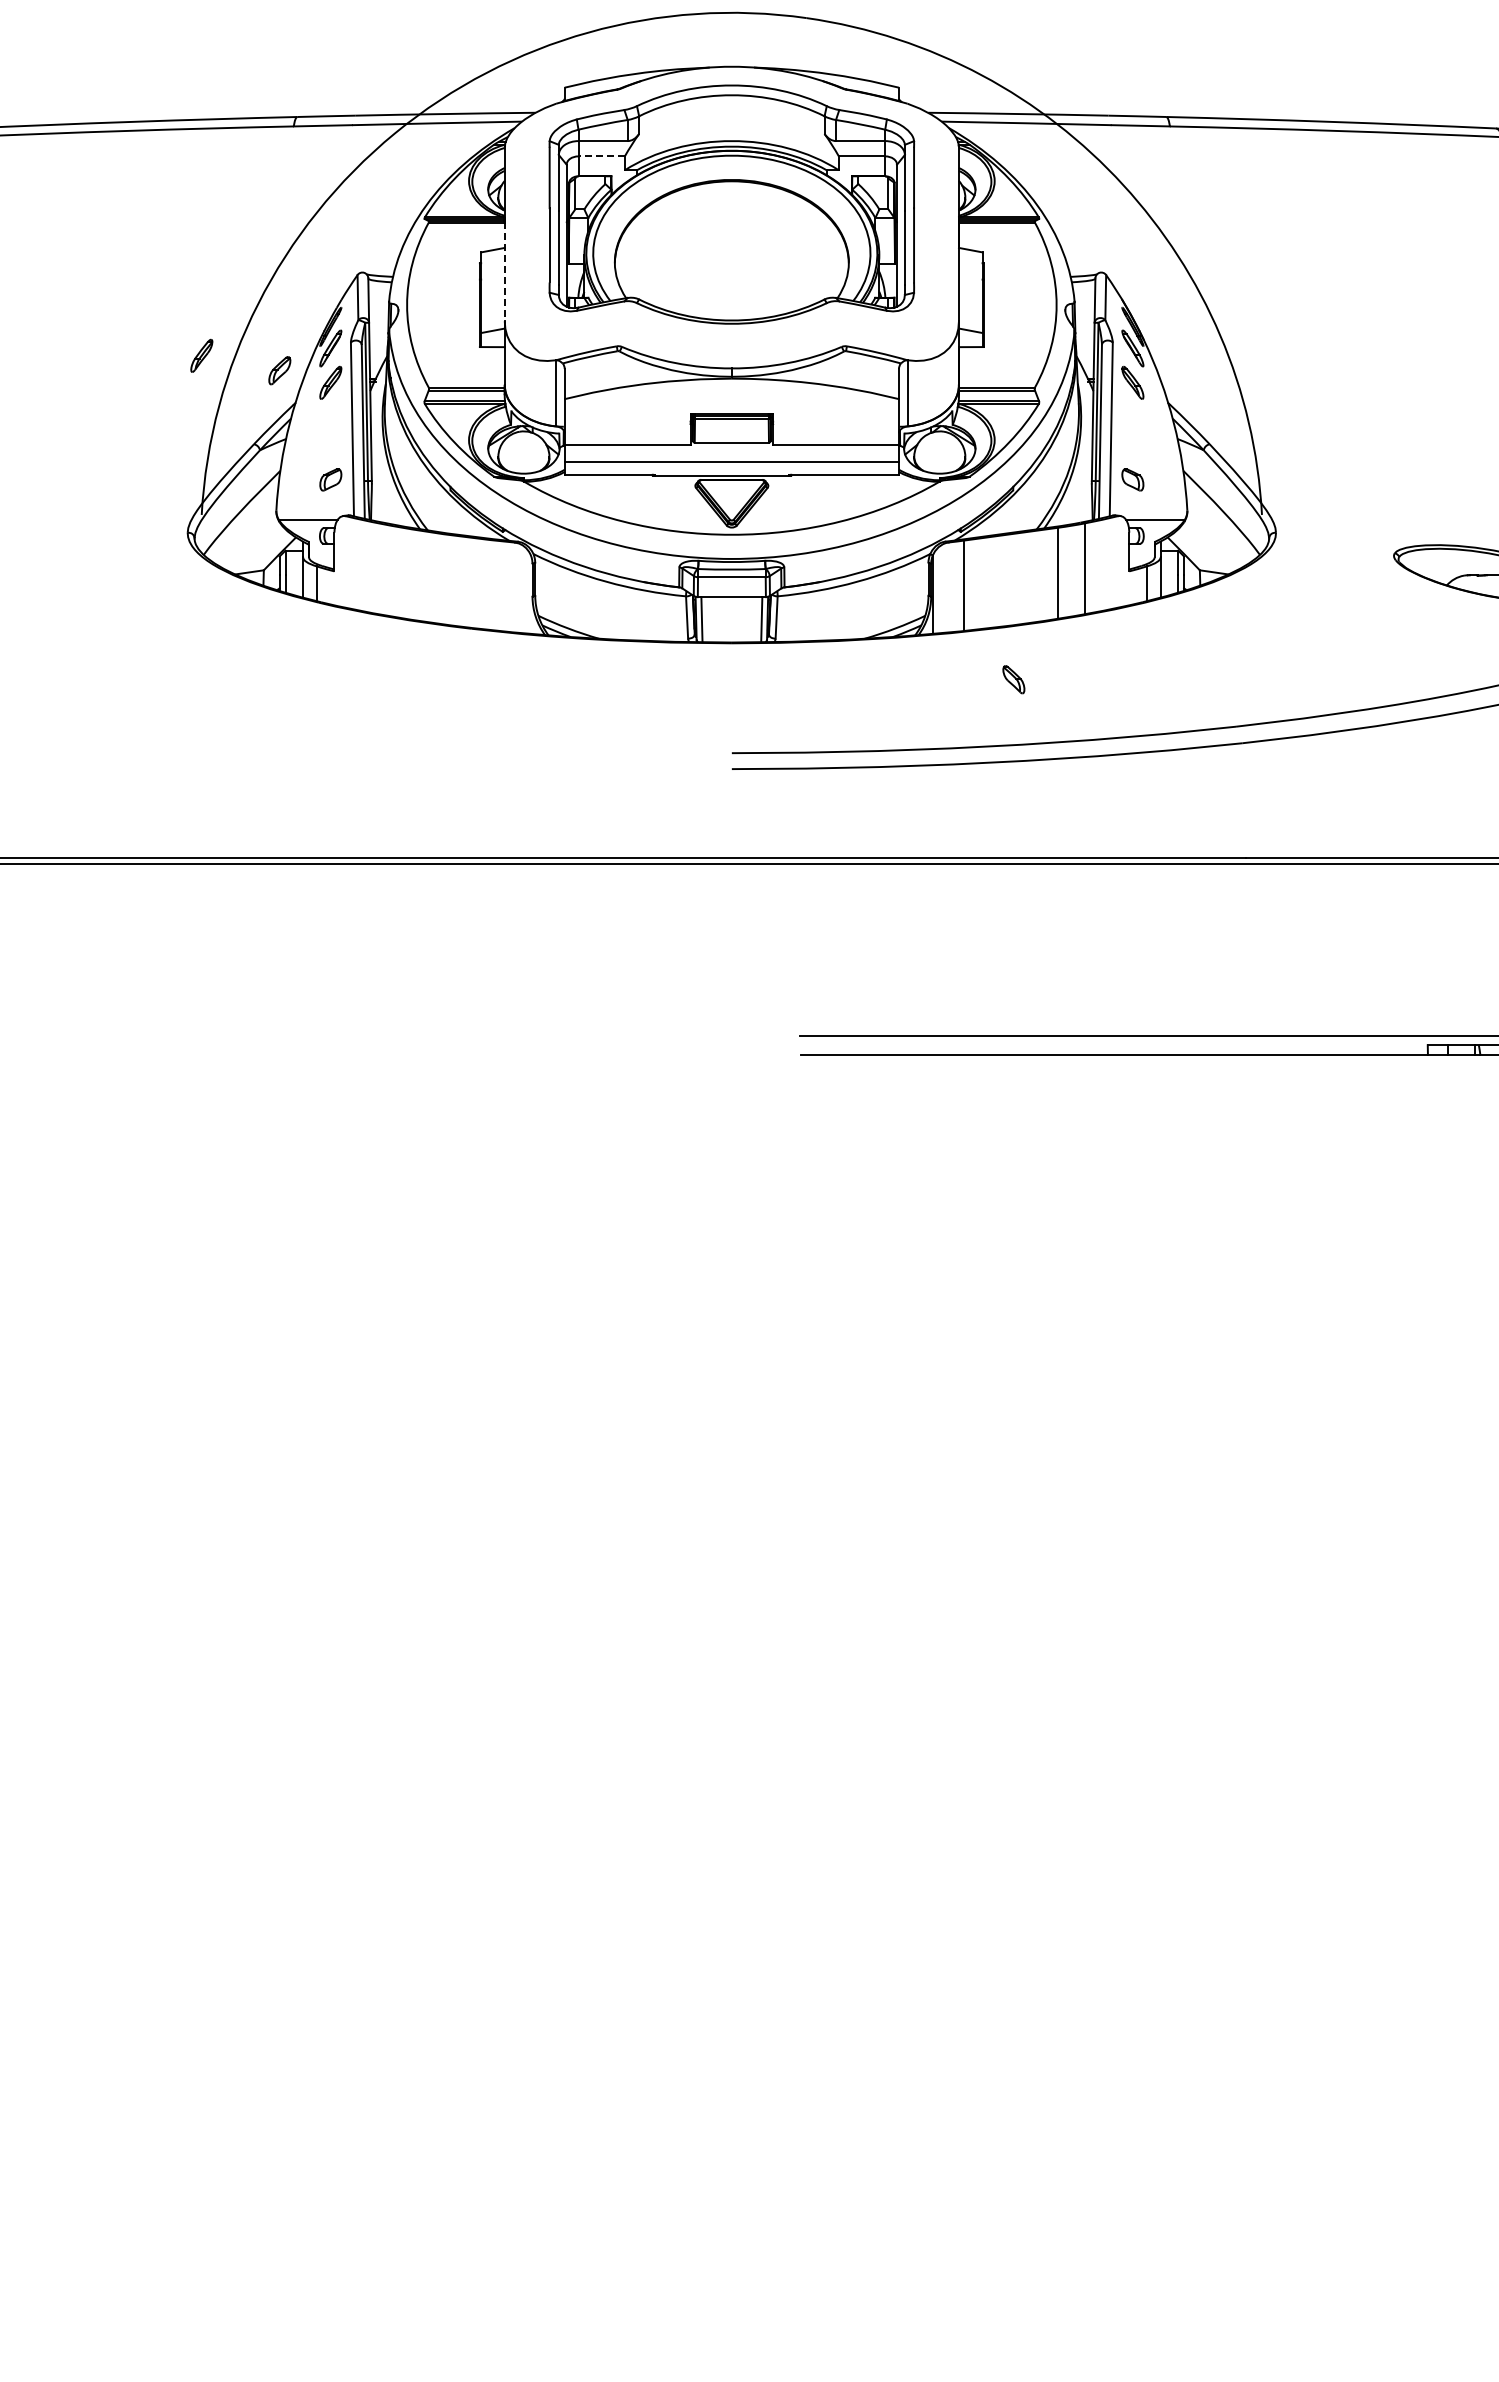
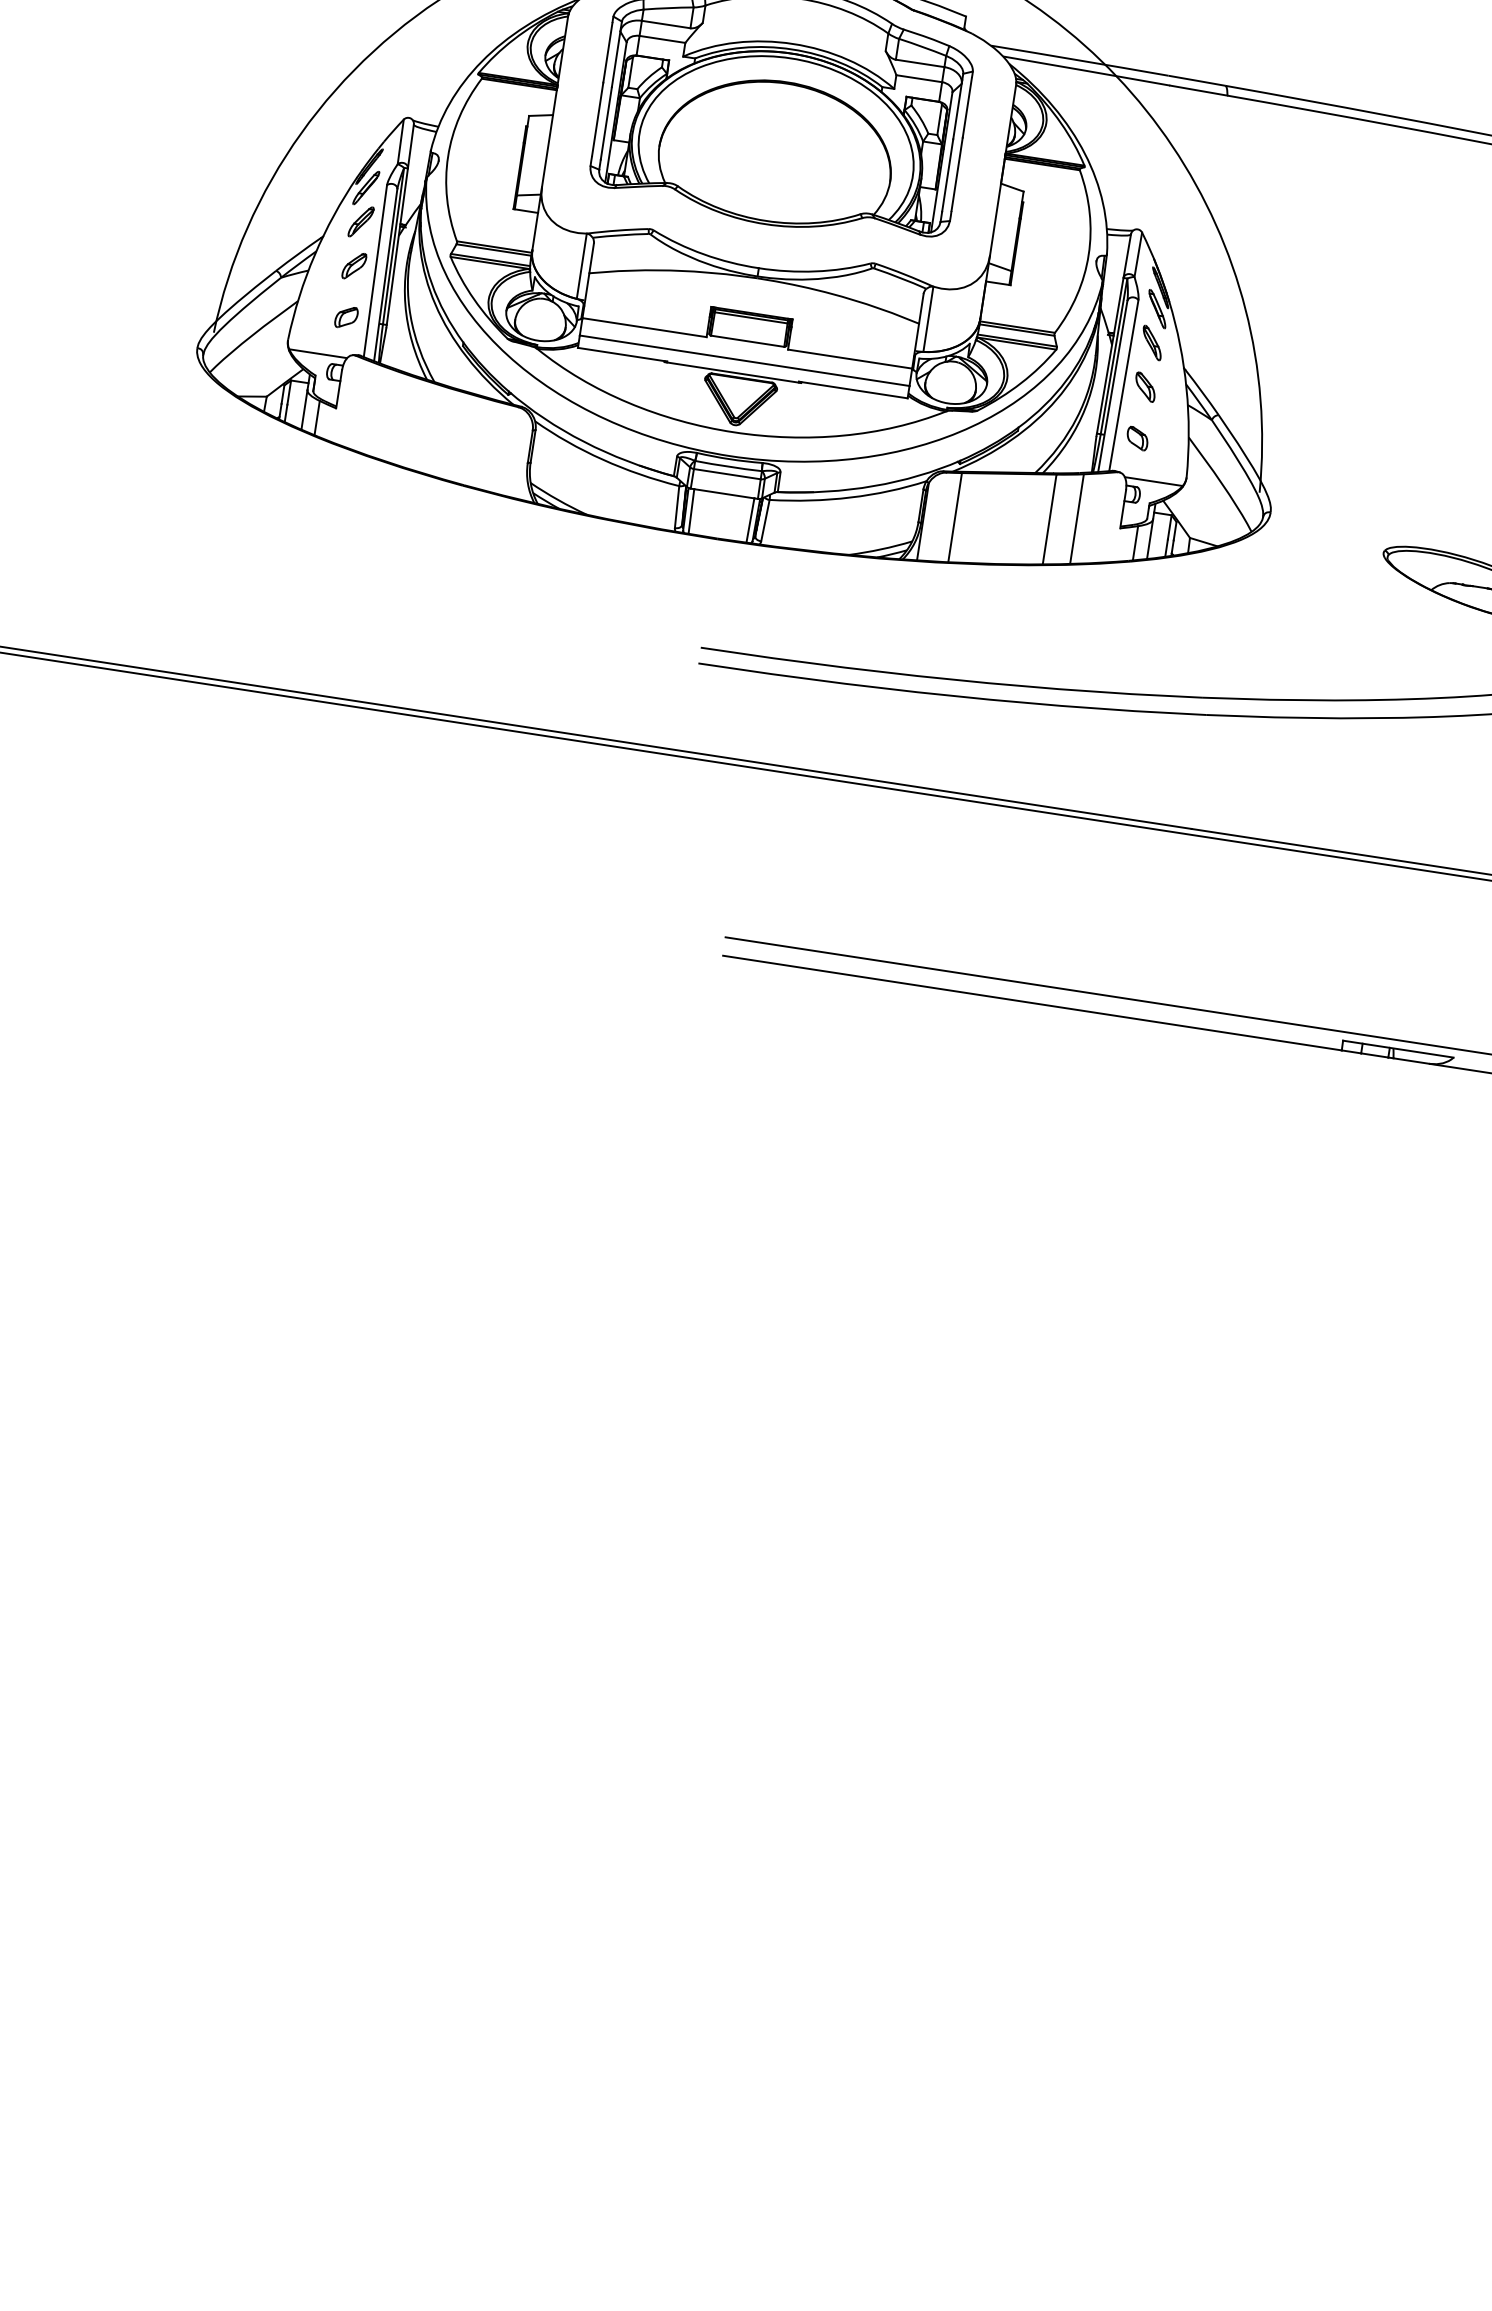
line: (601, 156) -> (662, 39), dashed -> solid
line: (504, 272) -> (549, 139), dashed -> solid
part: (201, 355) -> (237, 175), removed
part: (279, 370) -> (354, 265), moved
part: (1013, 679) -> (1145, 386), moved

